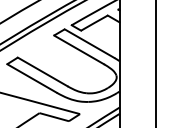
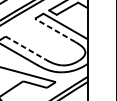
line: (79, 49) -> (55, 30), solid -> dashed
line: (42, 71) -> (25, 47), solid -> dashed

